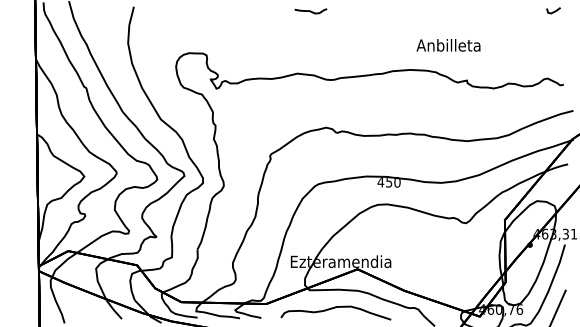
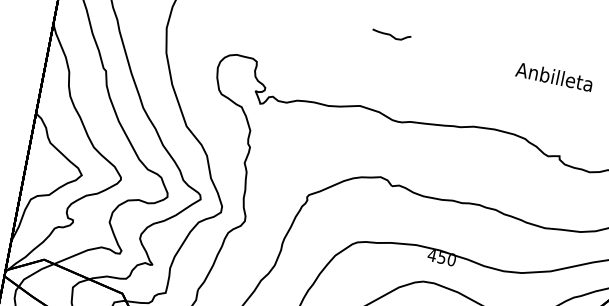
text: (448, 45) -> (554, 77), moved

